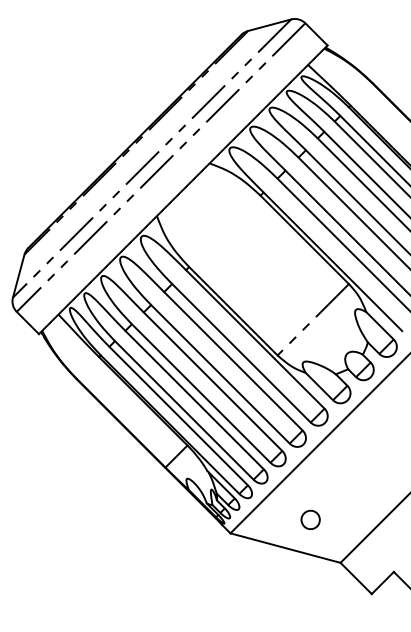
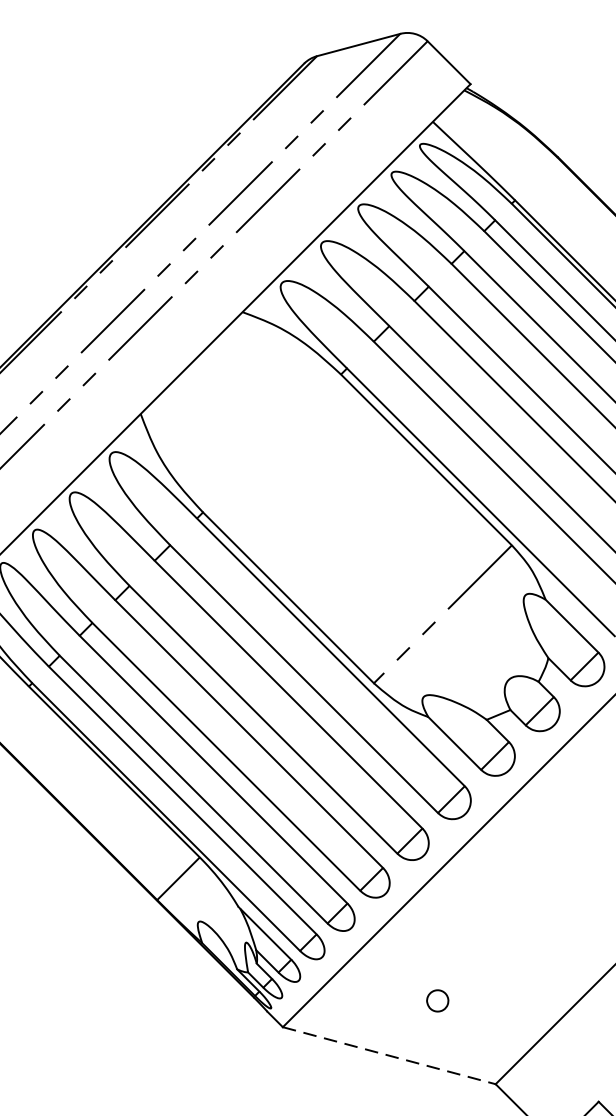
part: (310, 519) -> (437, 1000), size x0.6
line: (285, 548) -> (389, 1056), solid -> dashed

